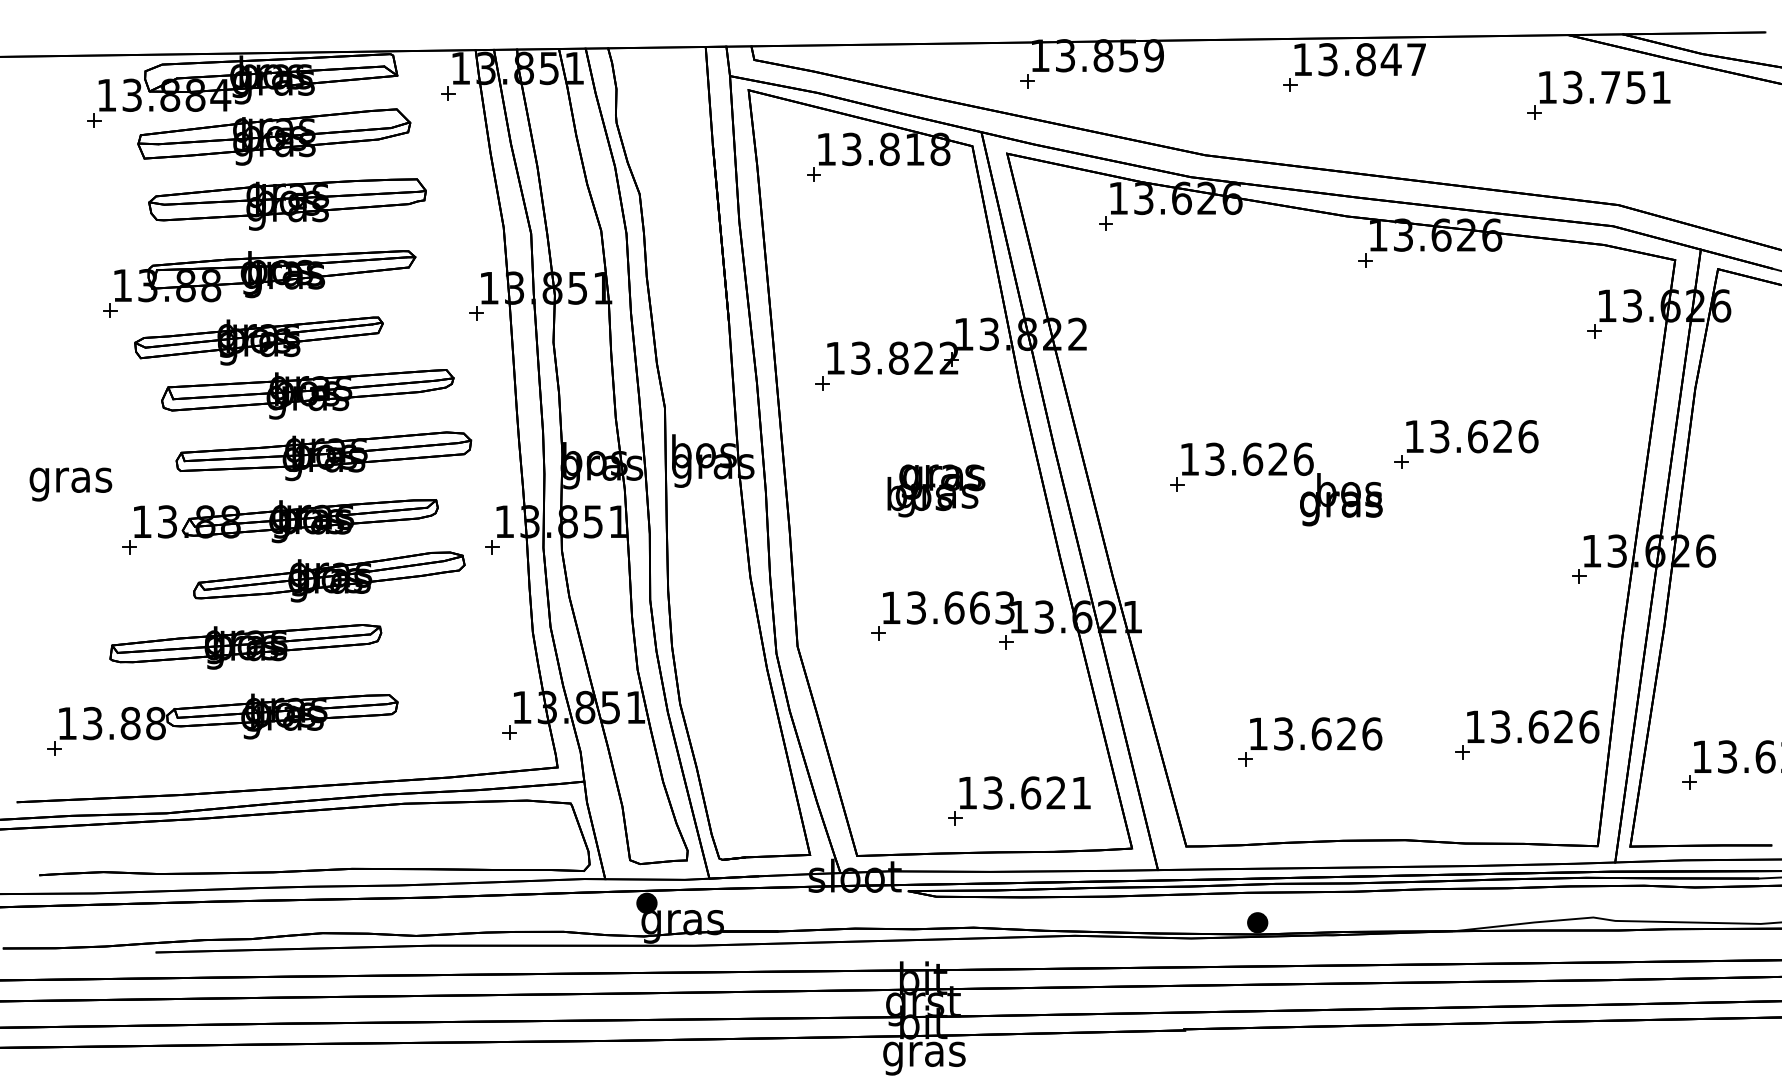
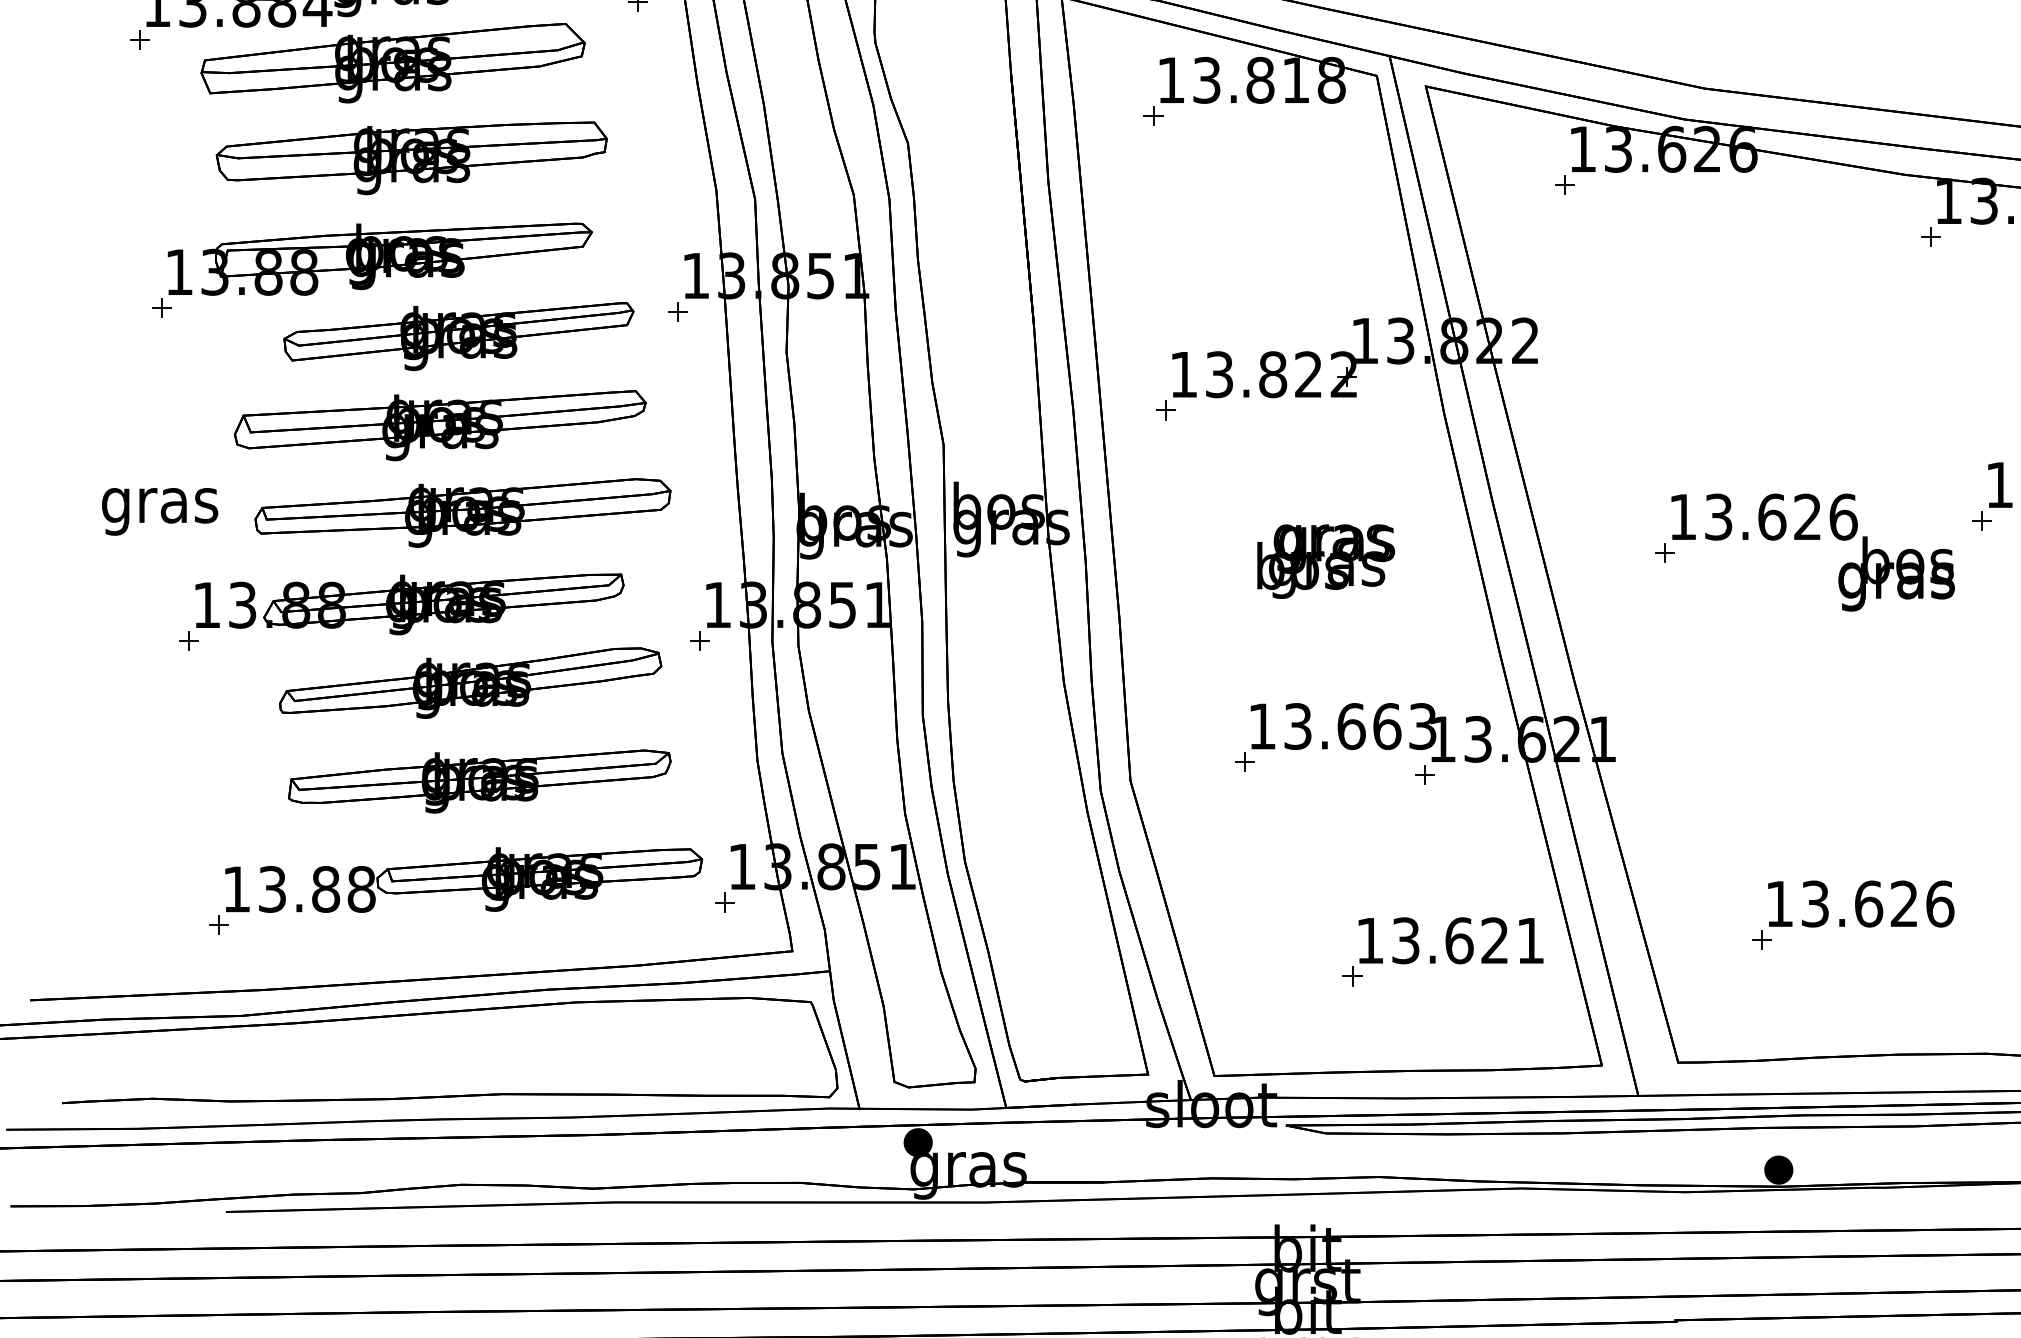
part: (258, 340) -> (458, 335), moved
text: (70, 484) -> (159, 511), moved
part: (245, 646) -> (479, 780), moved
part: (222, 724) -> (455, 890), moved
part: (1019, 800) -> (1443, 951), moved

